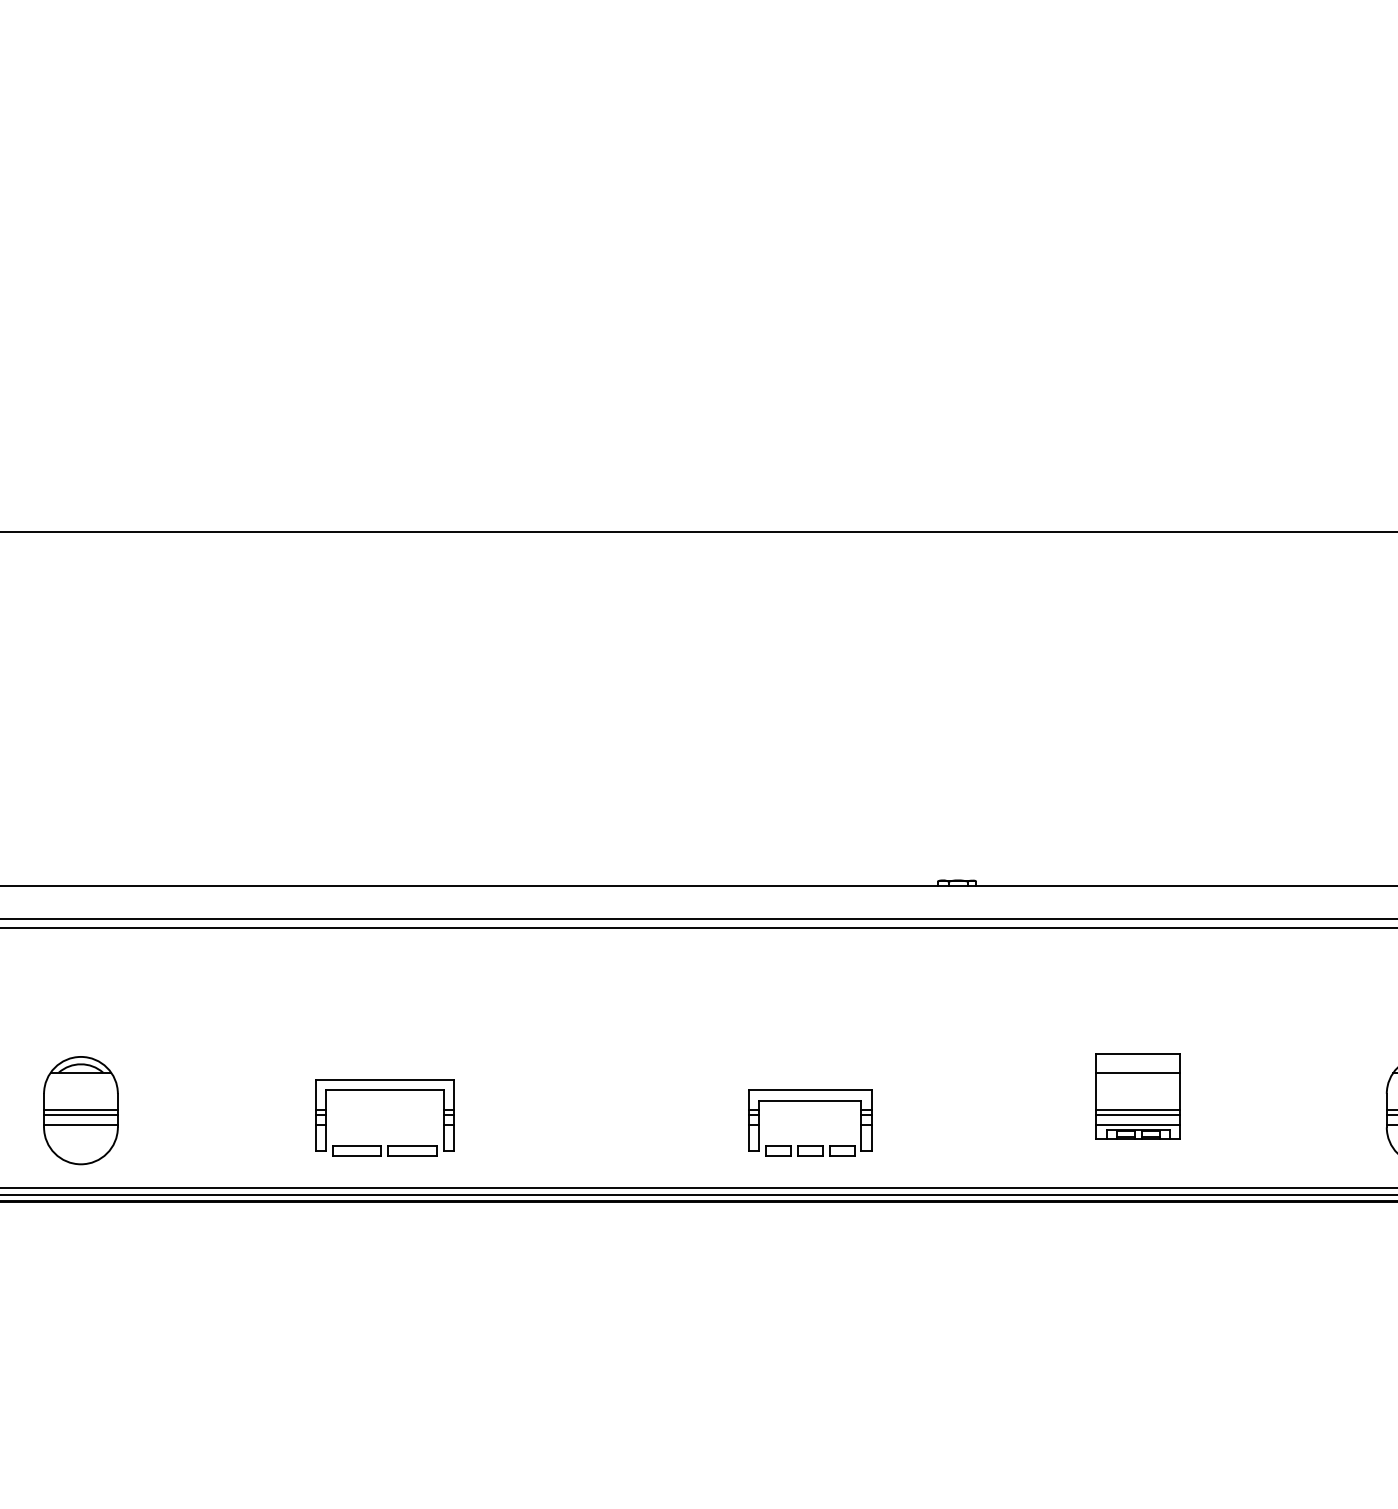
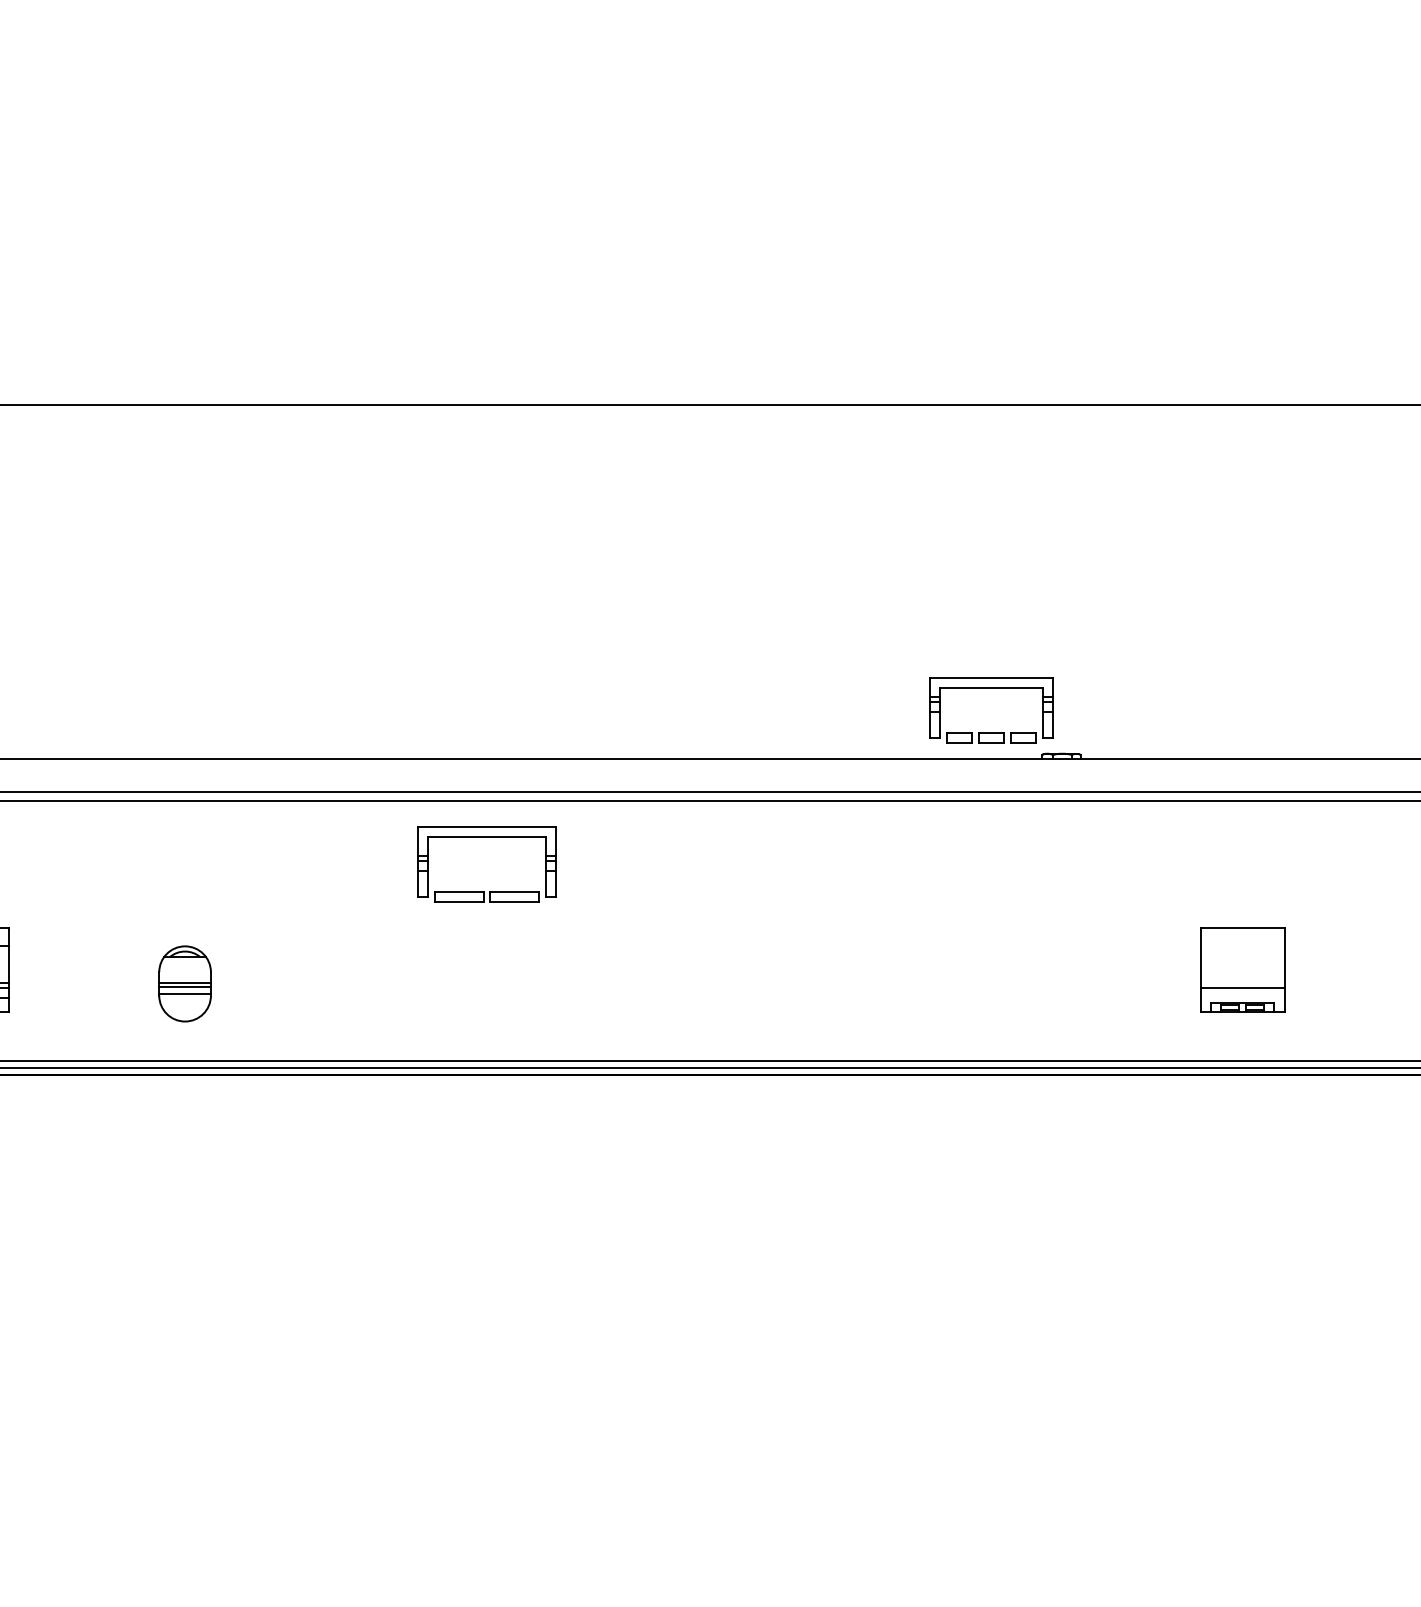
line: (1138, 1073) -> (1242, 946), removed
part: (384, 1091) -> (486, 837), moved
part: (810, 1101) -> (991, 688), moved
line: (1138, 1109) -> (1242, 982), removed
part: (80, 1110) -> (184, 983), size x0.7
line: (1138, 1125) -> (1242, 998), removed

